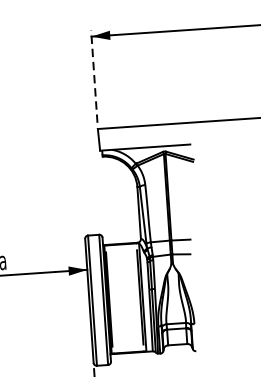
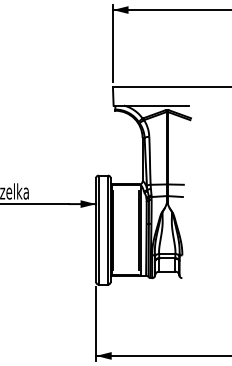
line: (93, 76) -> (112, 43), dashed -> solid

